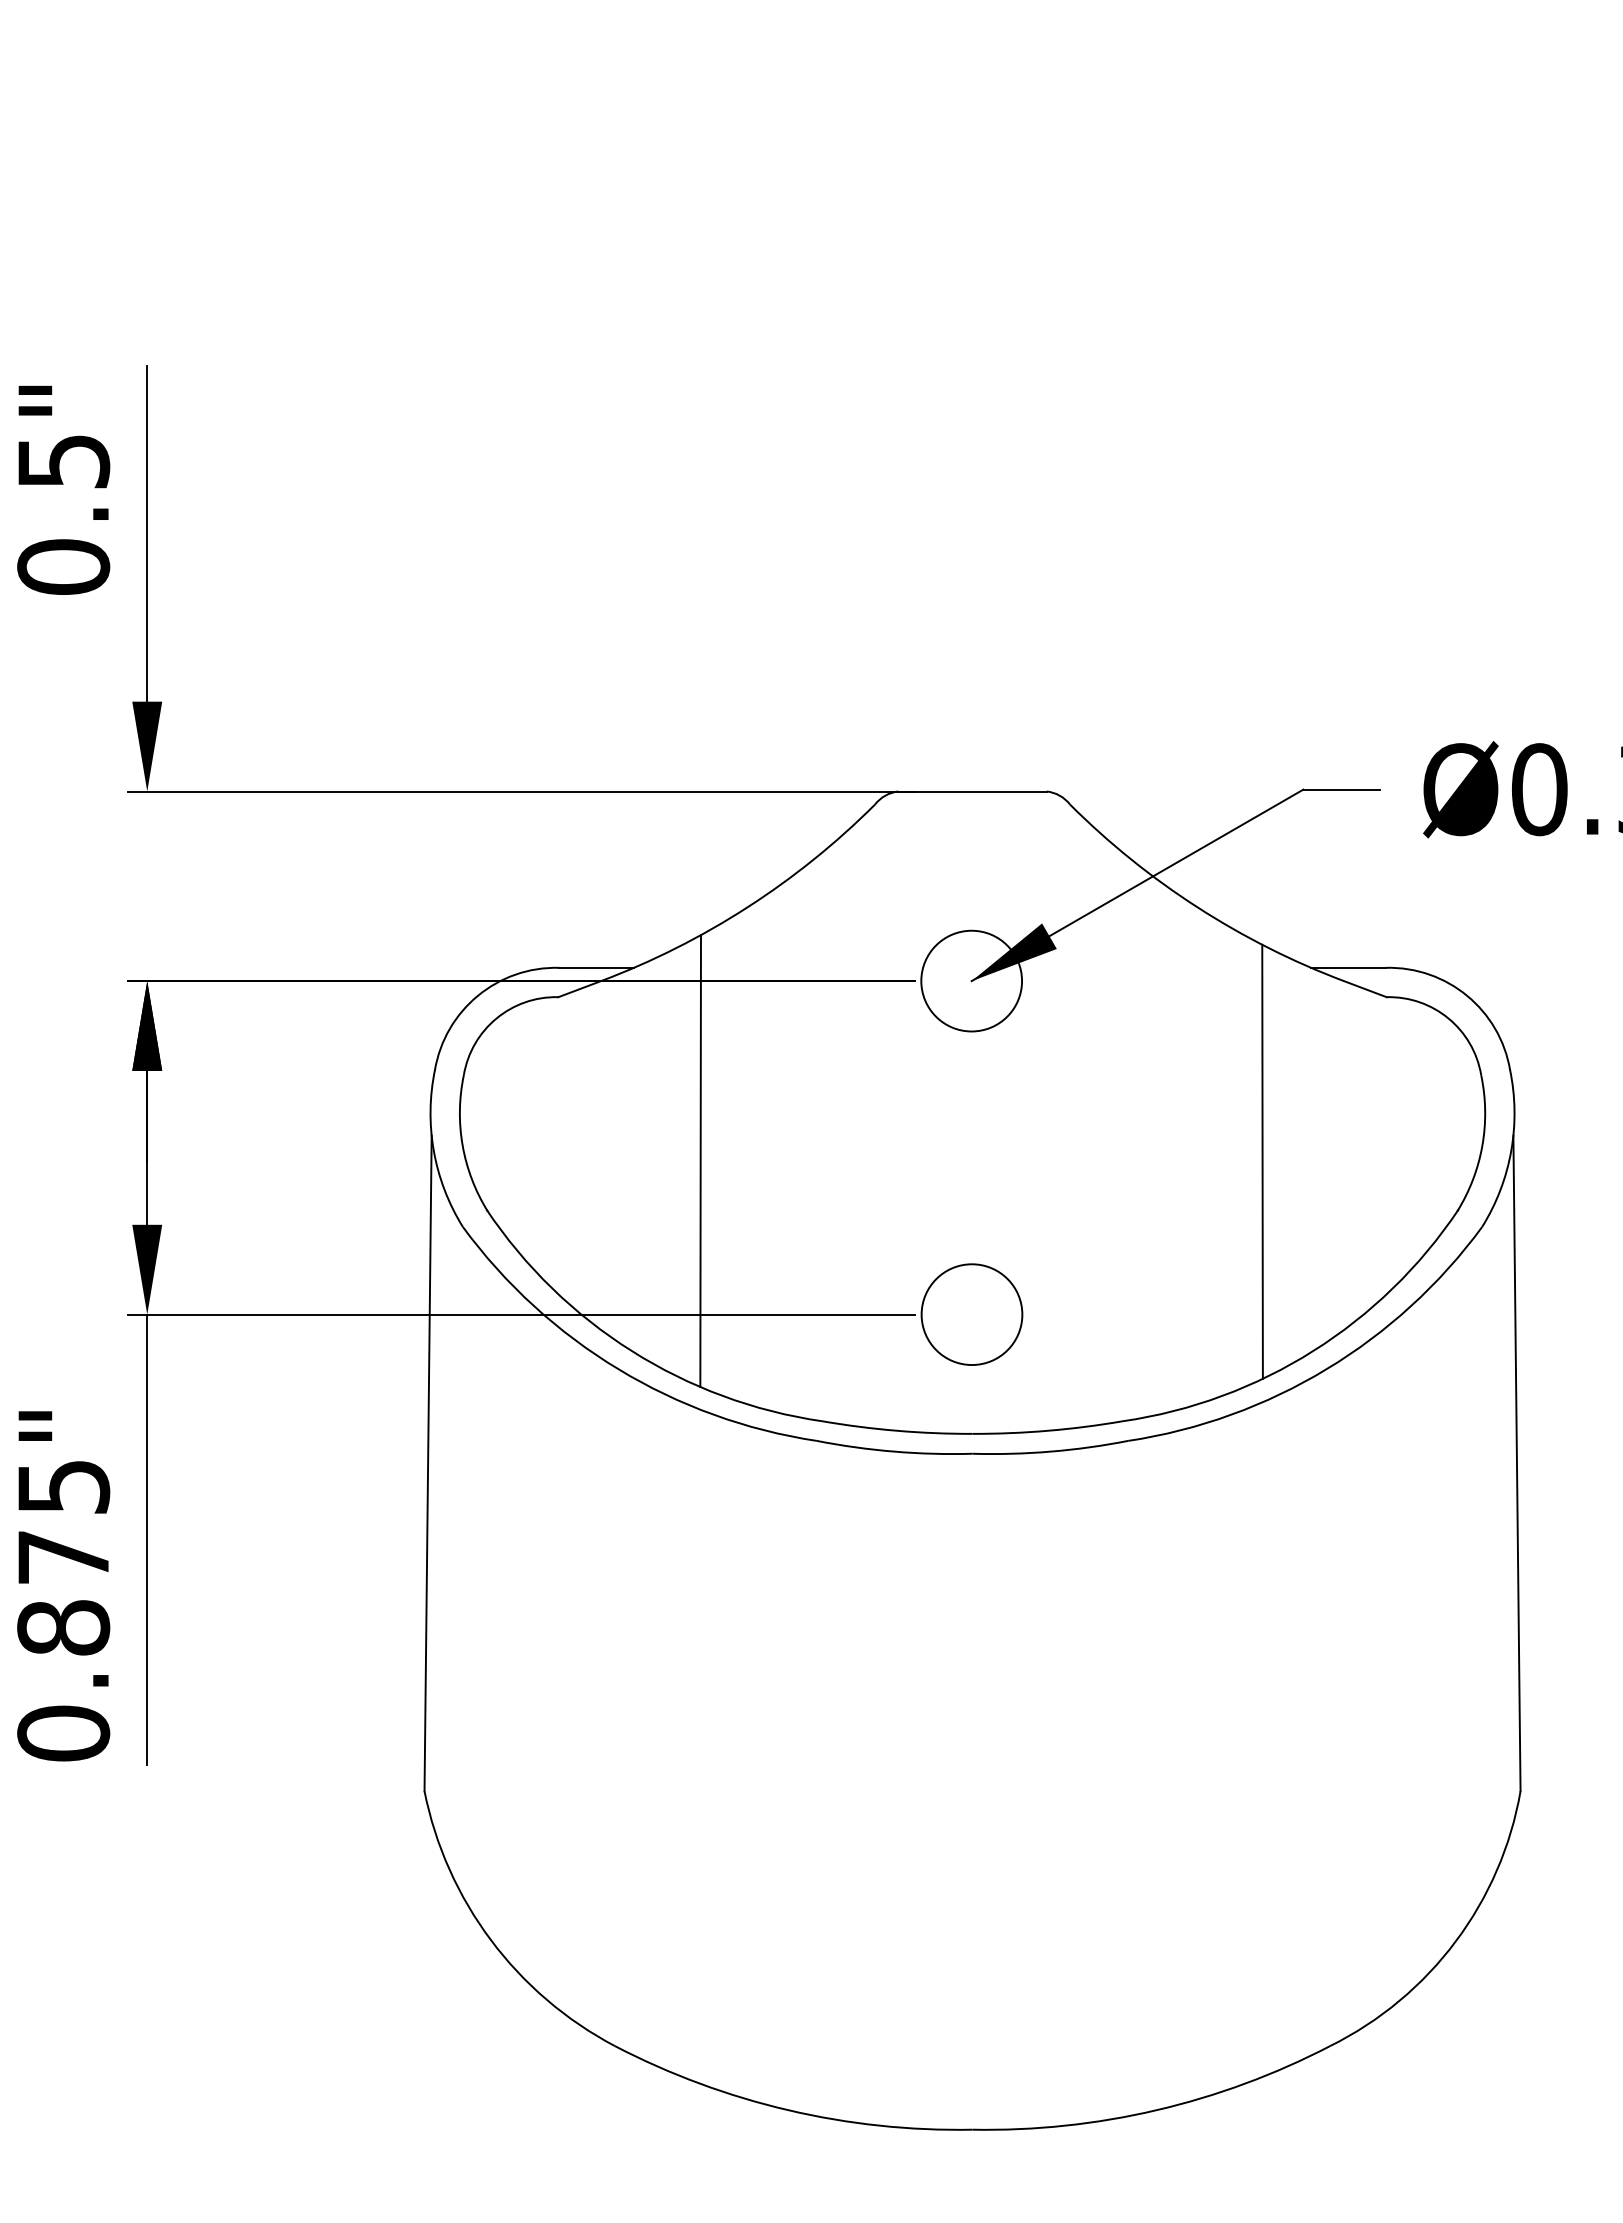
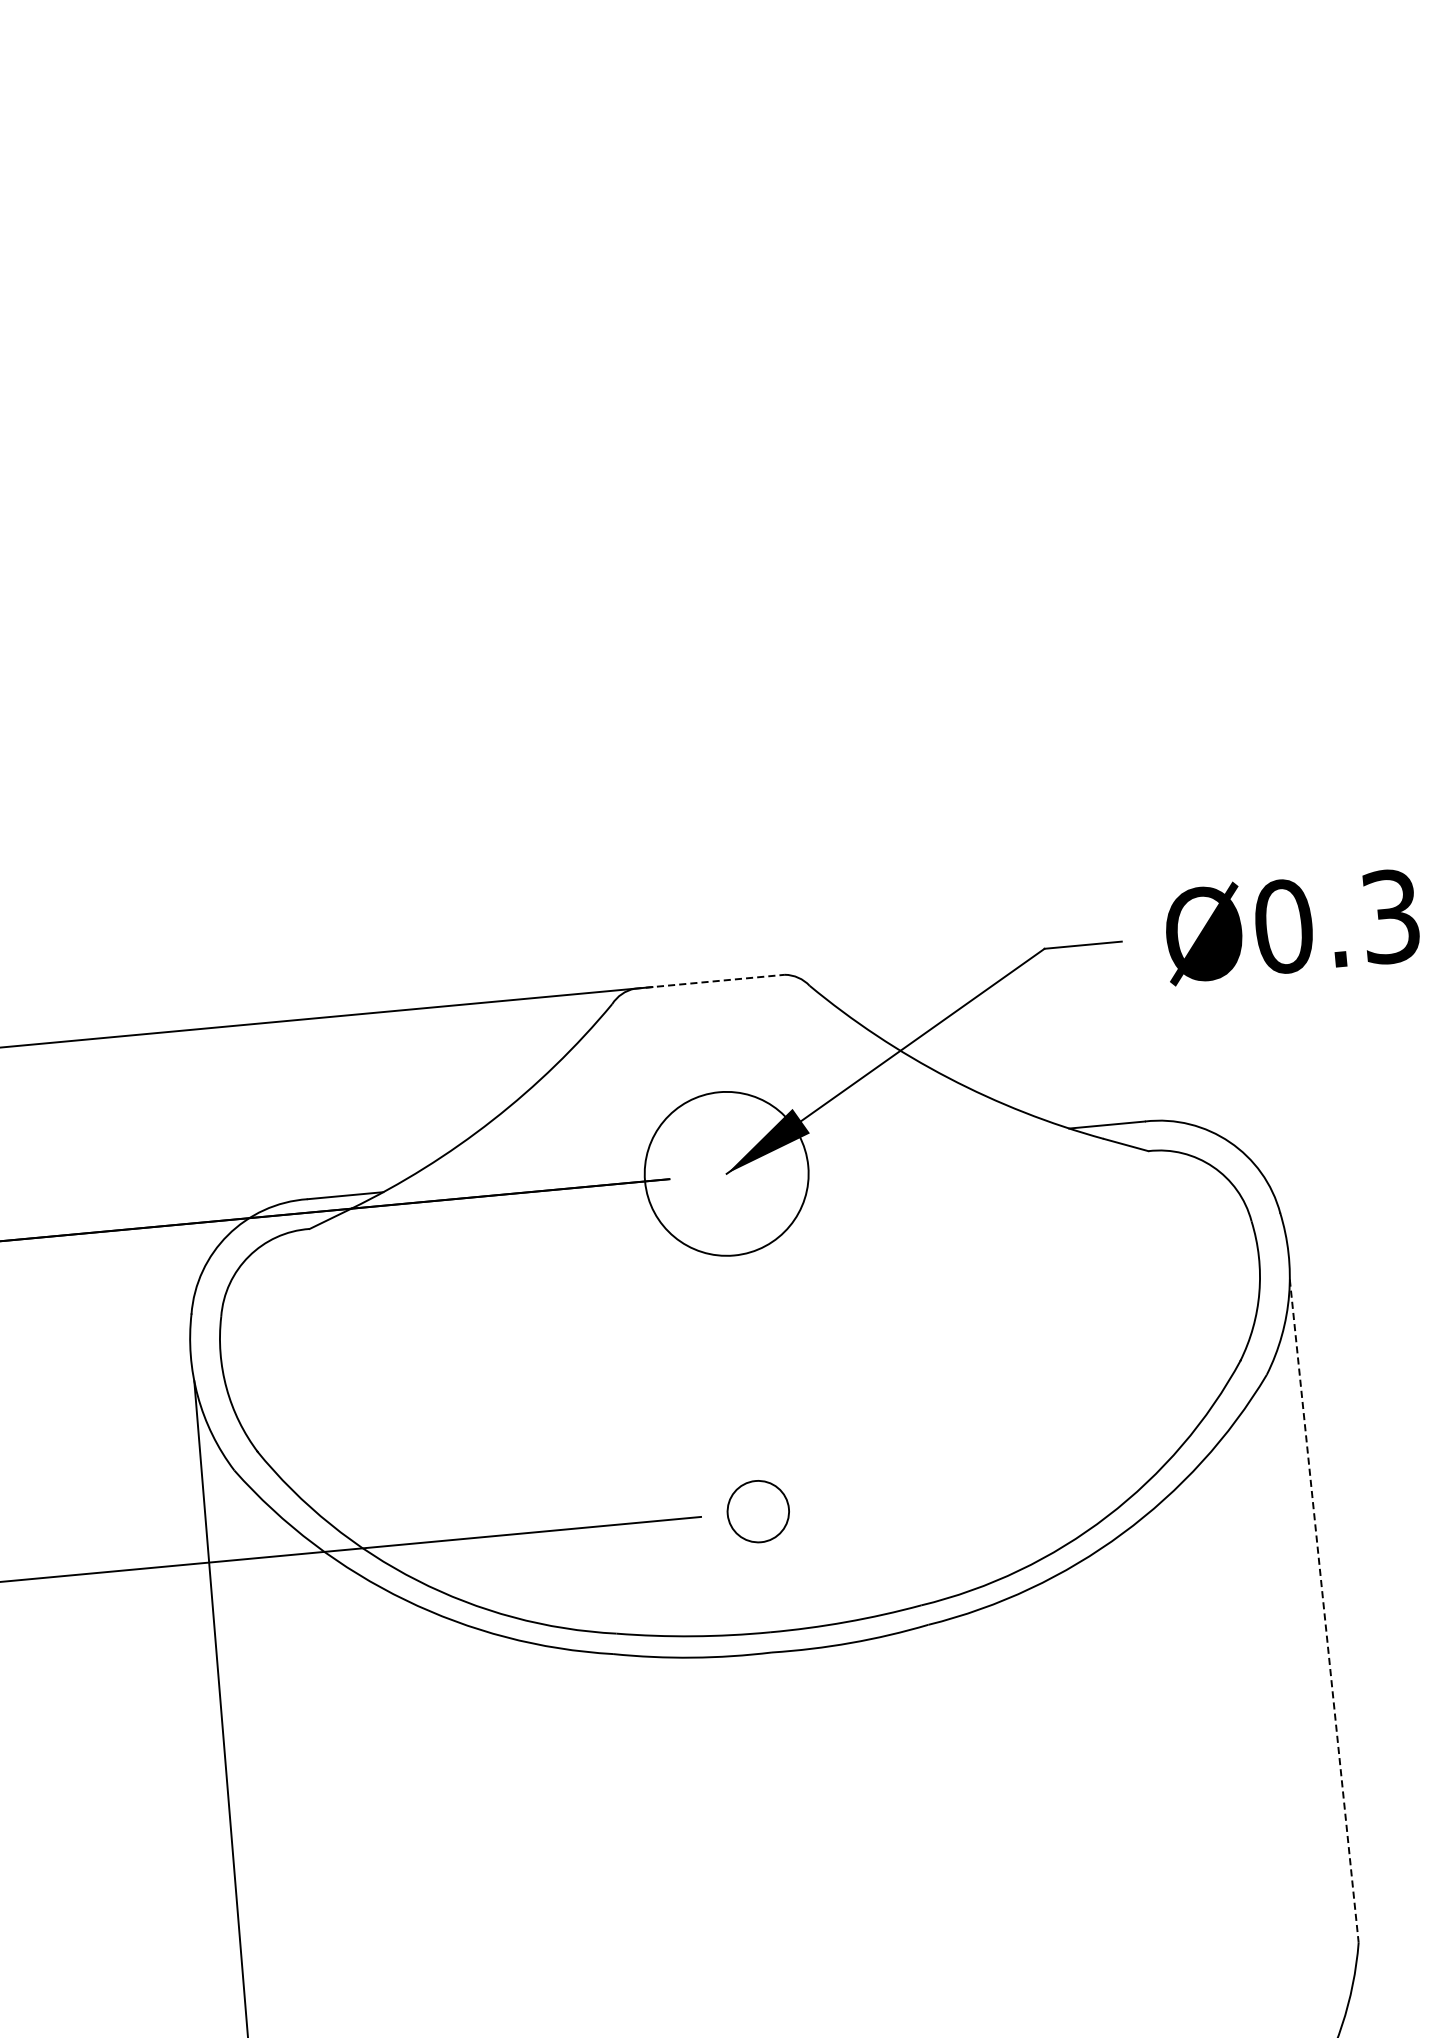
line: (973, 791) -> (710, 981), solid -> dashed
circle: (971, 980) -> (726, 1173), size x1.6
line: (700, 1161) -> (468, 1382), removed
line: (1262, 1161) -> (1038, 1329), removed
circle: (971, 1314) -> (757, 1511), size x0.6
line: (1516, 1463) -> (1323, 1611), solid -> dashed

